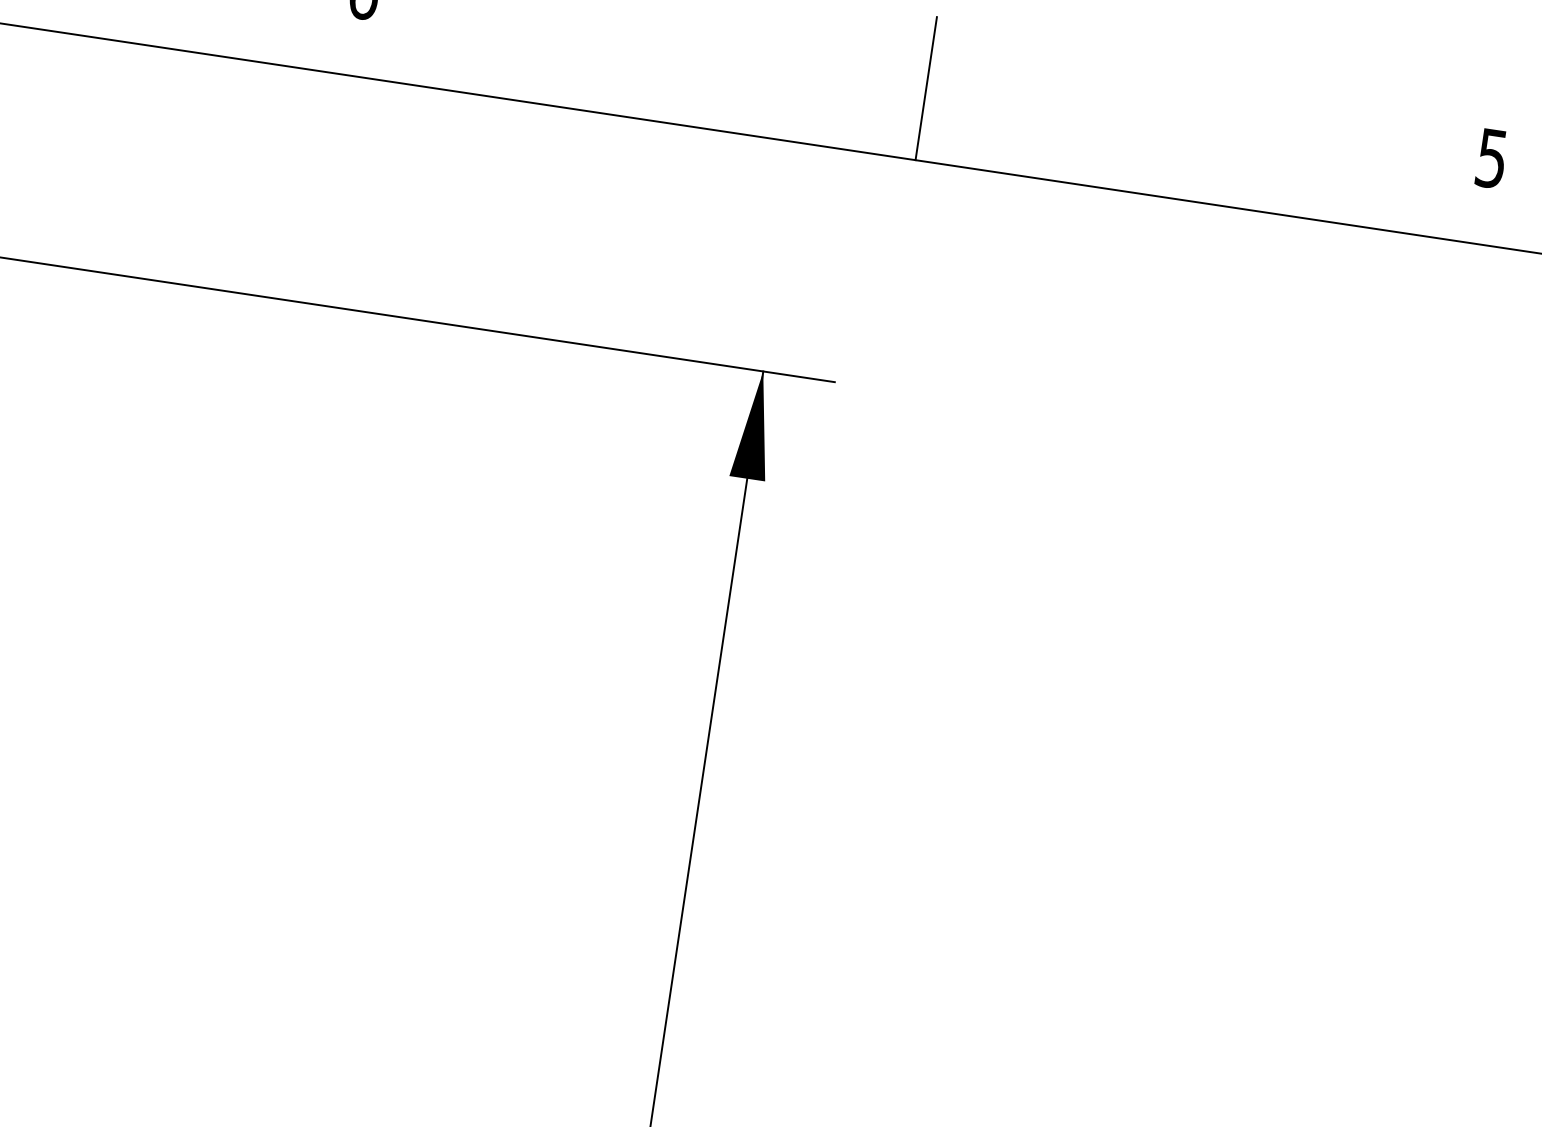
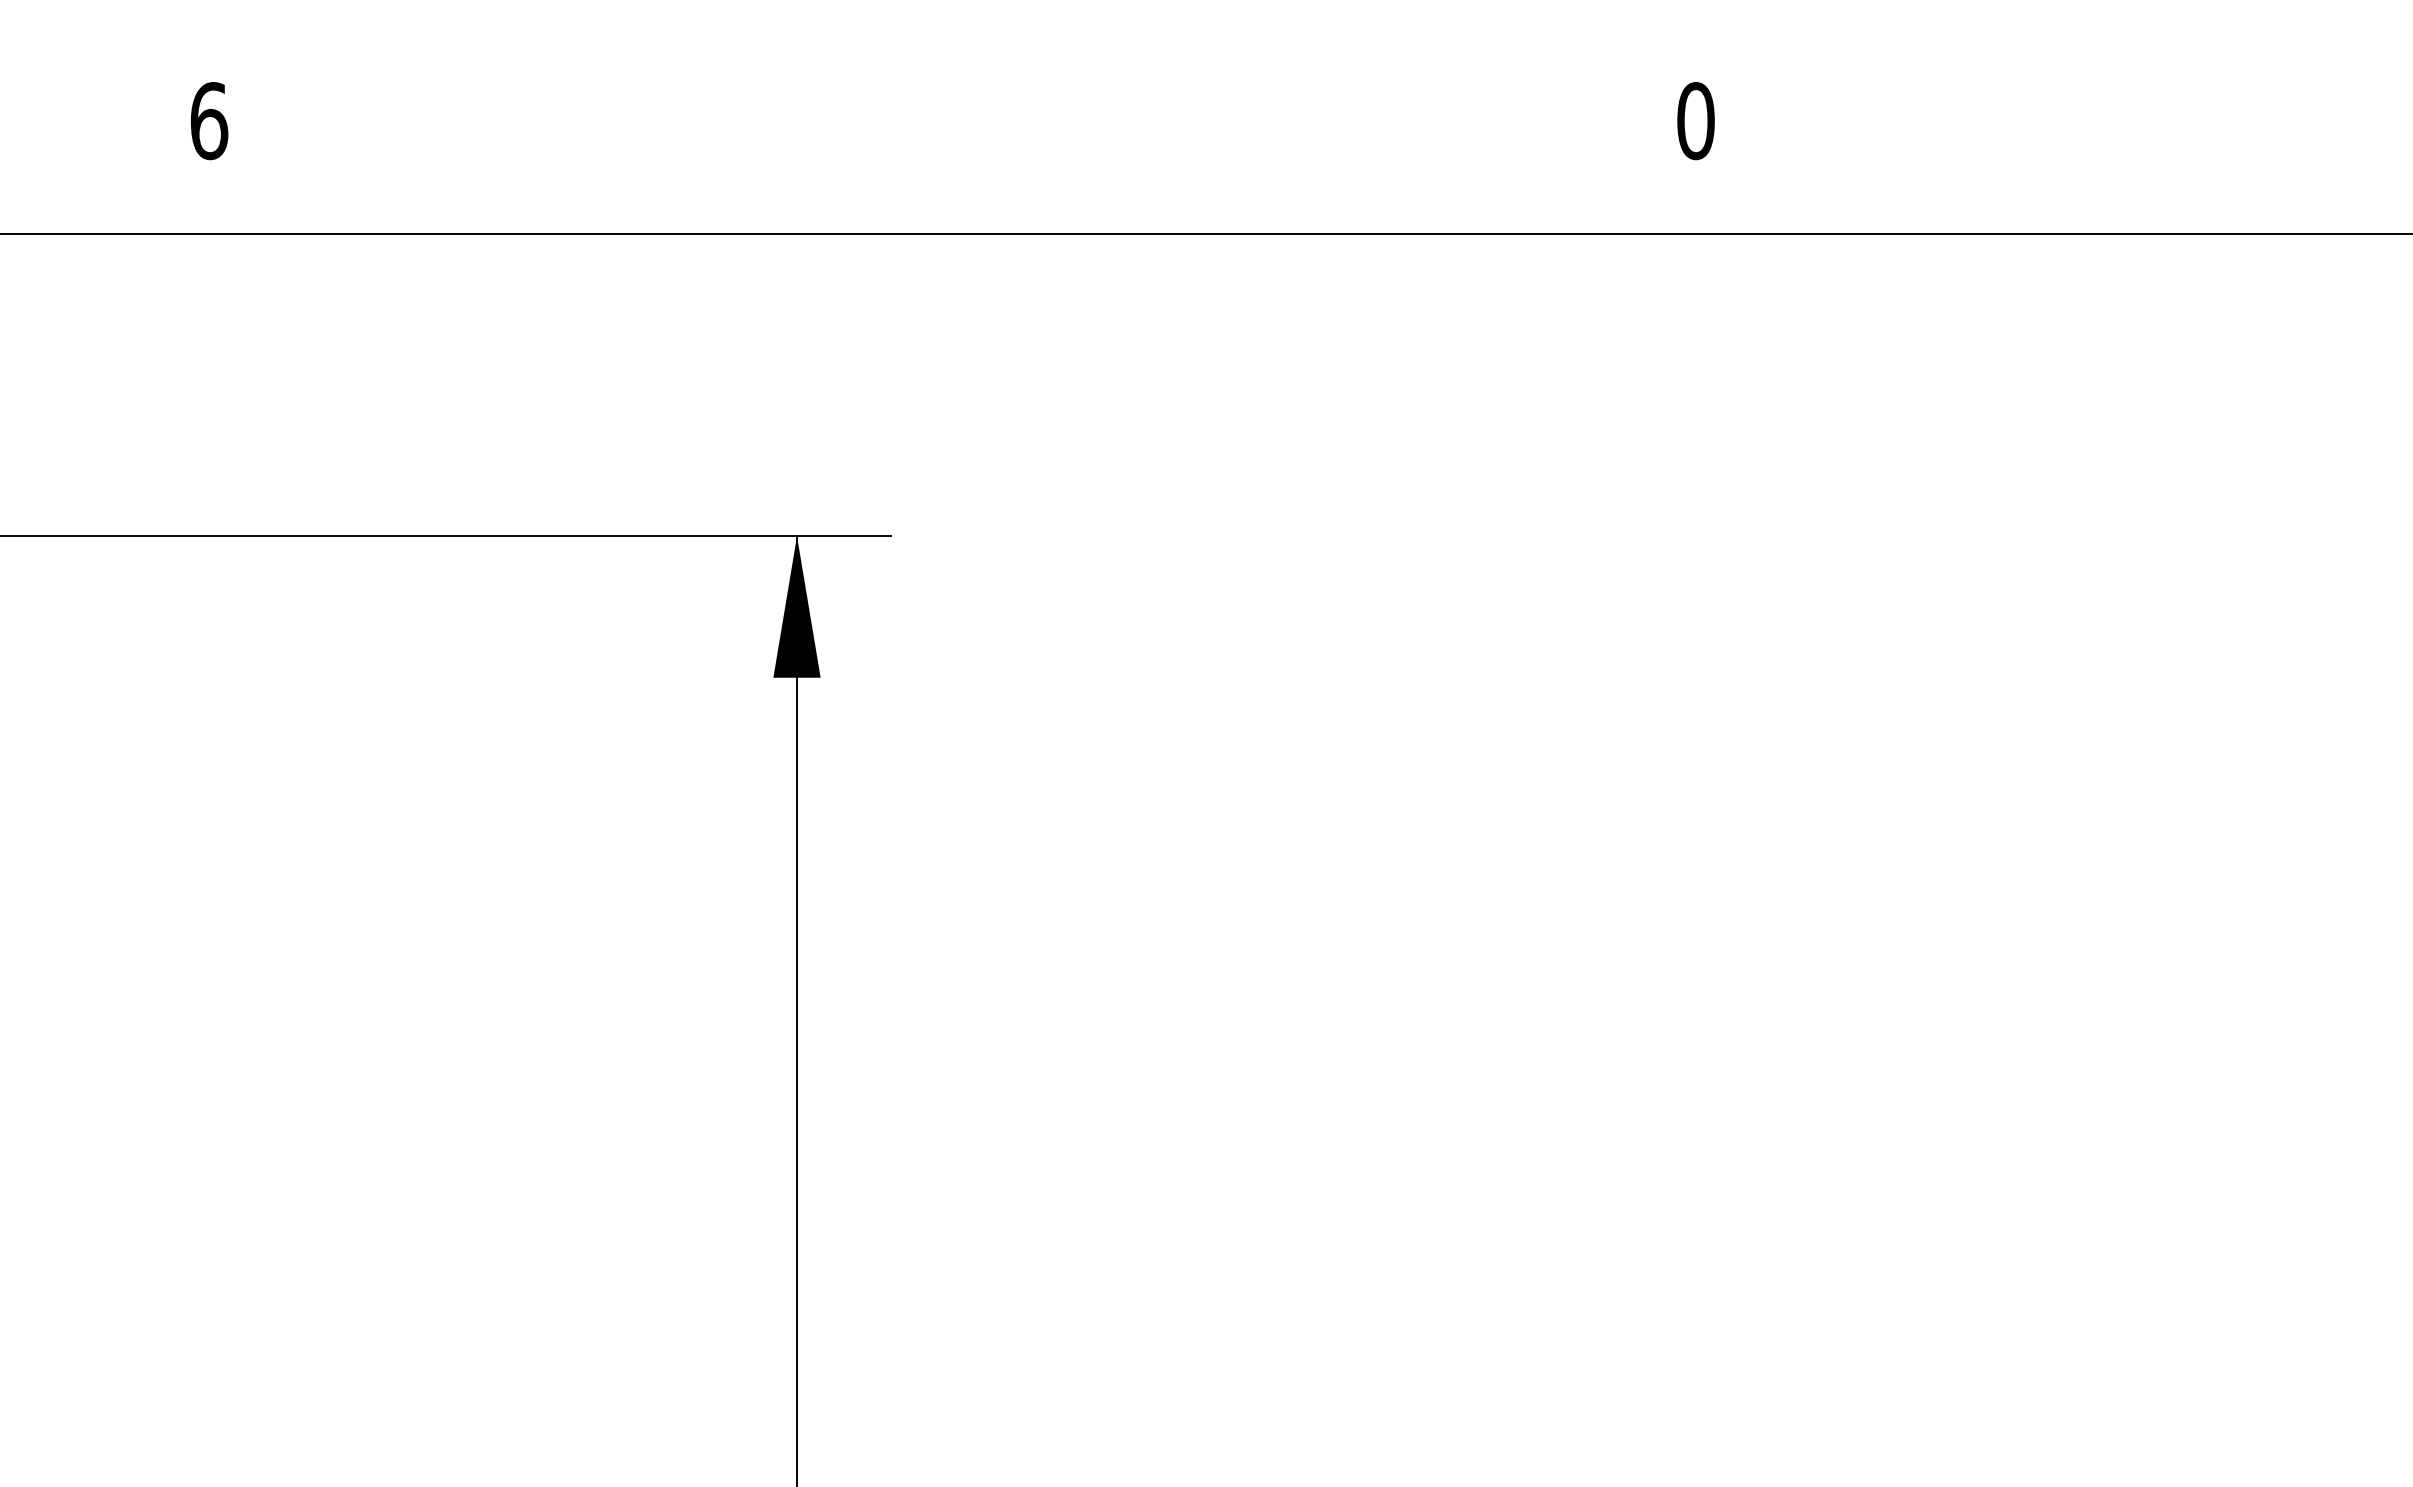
line: (926, 88) -> (952, 139), removed
text: (1491, 158) -> (1695, 121), 5 -> 0

